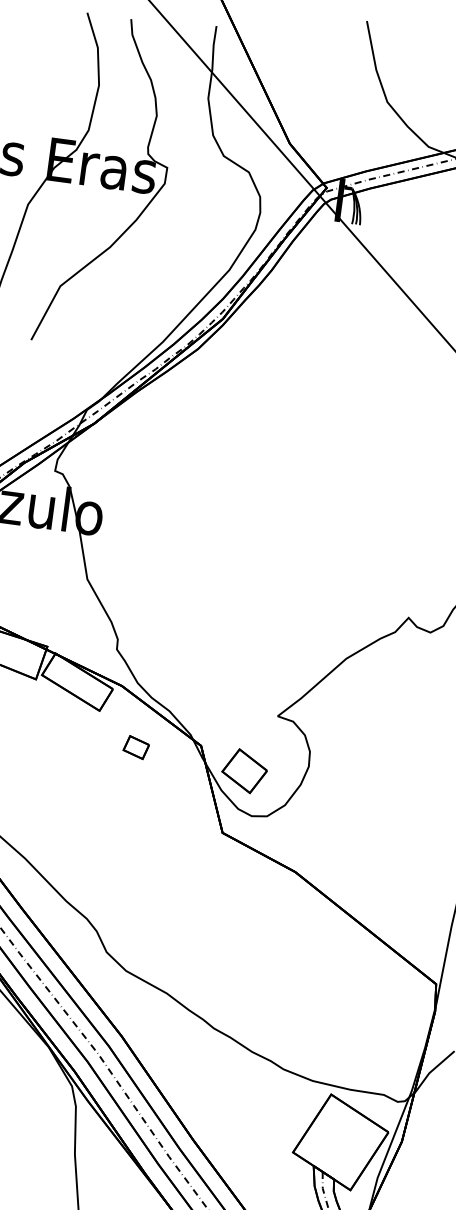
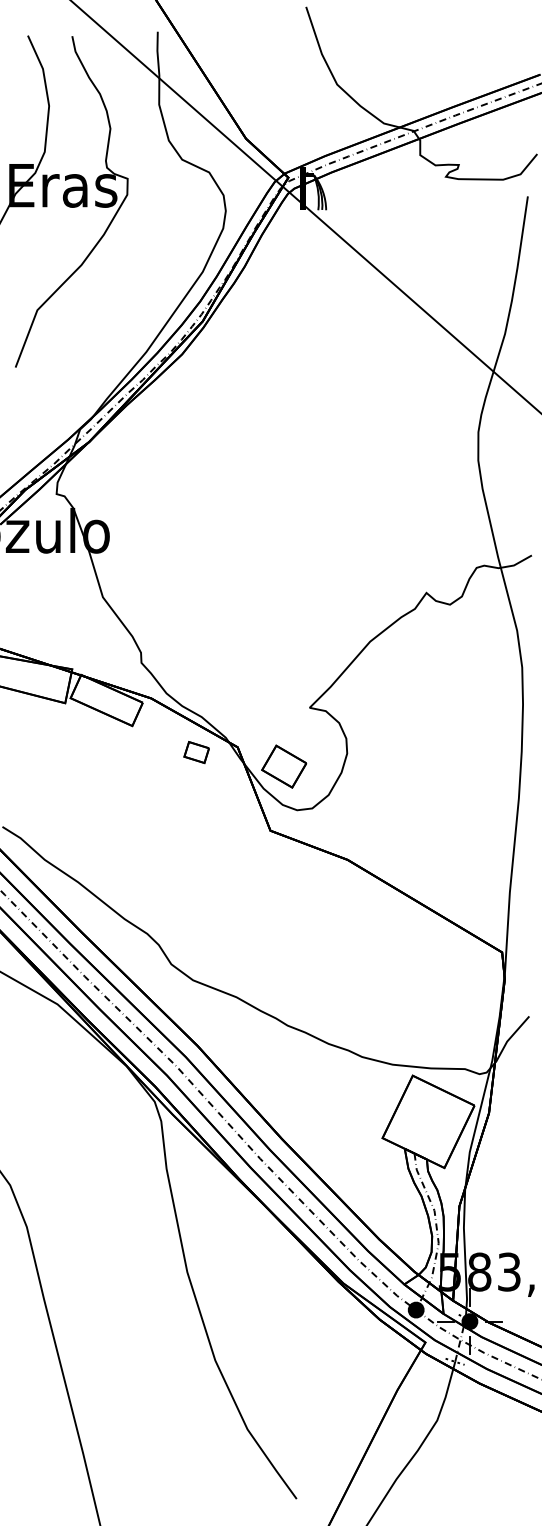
part: (136, 747) -> (196, 752), moved

